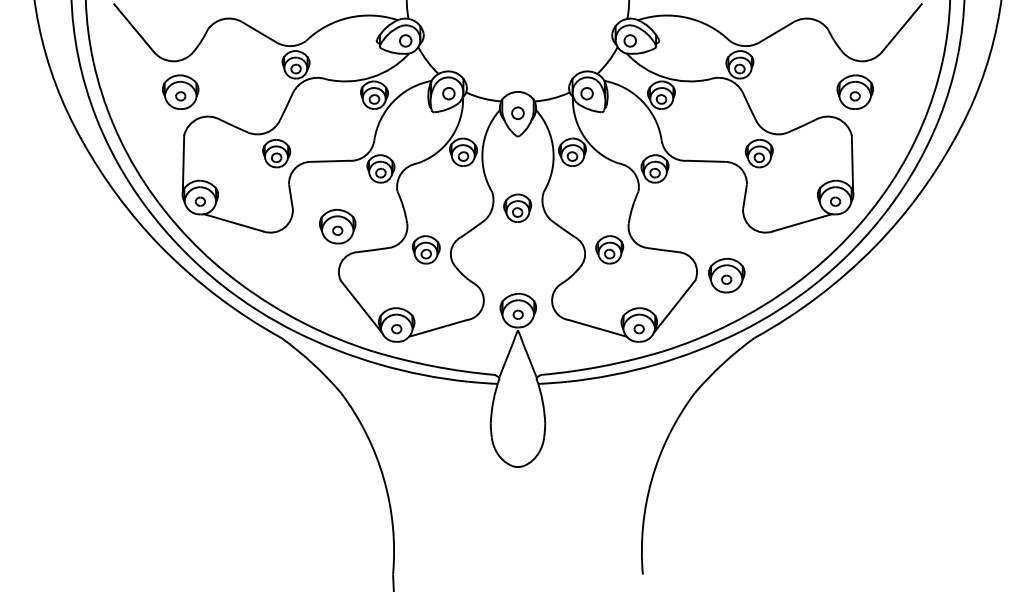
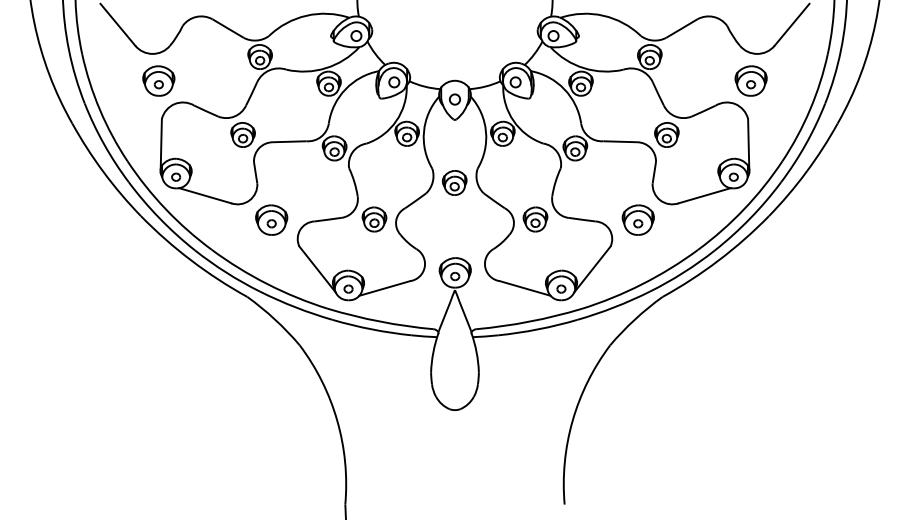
part: (337, 225) -> (271, 219), moved
part: (725, 274) -> (637, 219), moved

